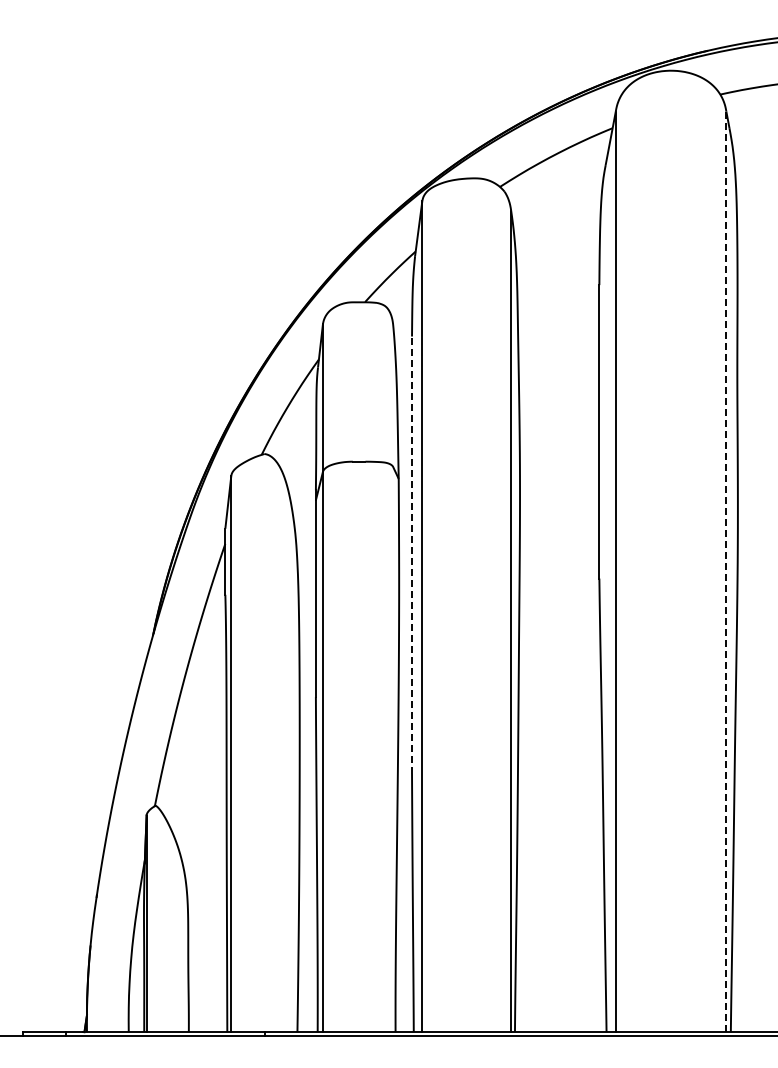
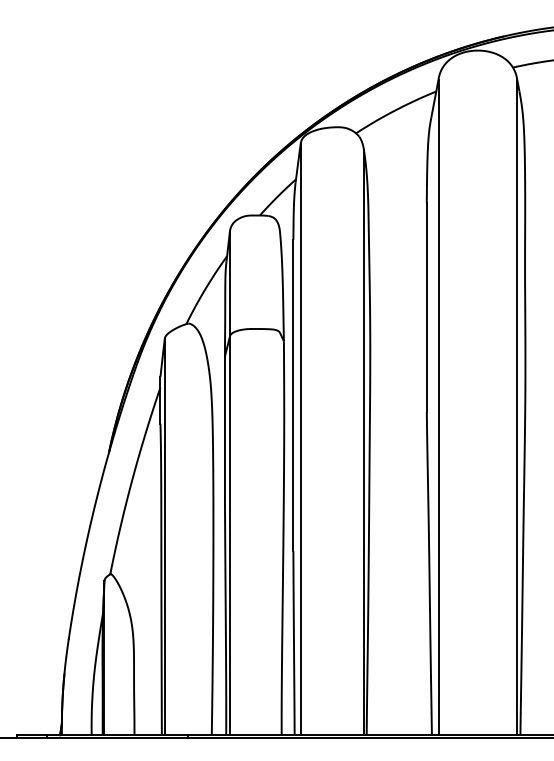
line: (412, 555) -> (293, 395), dashed -> solid
line: (726, 571) -> (517, 407), dashed -> solid

